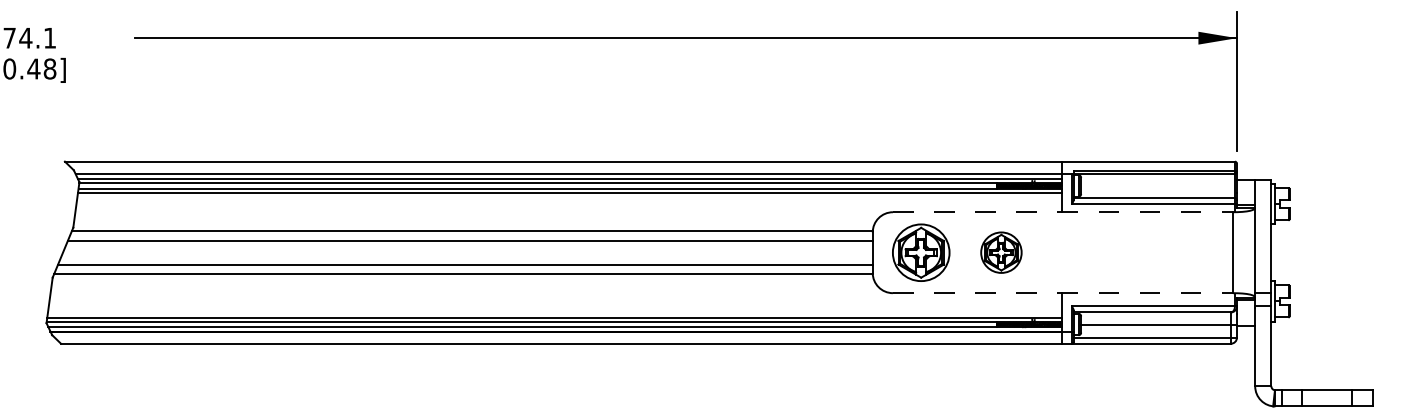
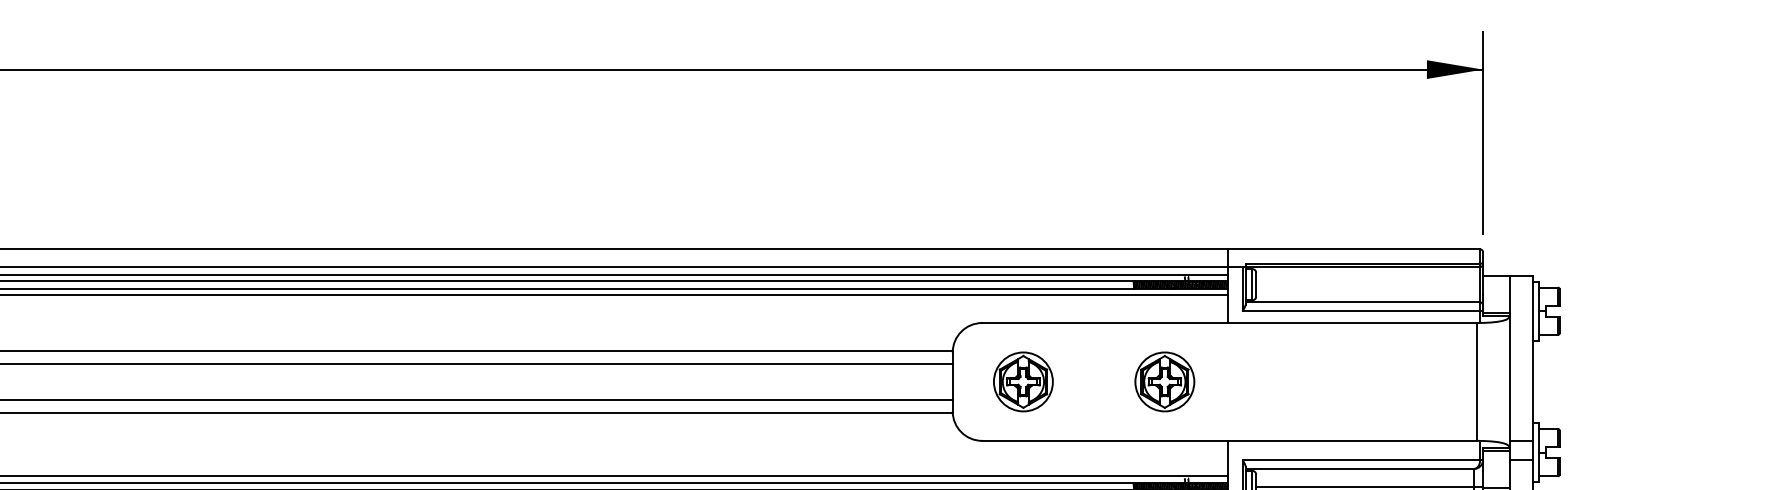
line: (1062, 212) -> (1229, 323), dashed -> solid
part: (921, 252) -> (1023, 381), size x0.71
part: (1001, 252) -> (1164, 381), moved
line: (1062, 293) -> (1229, 441), dashed -> solid

